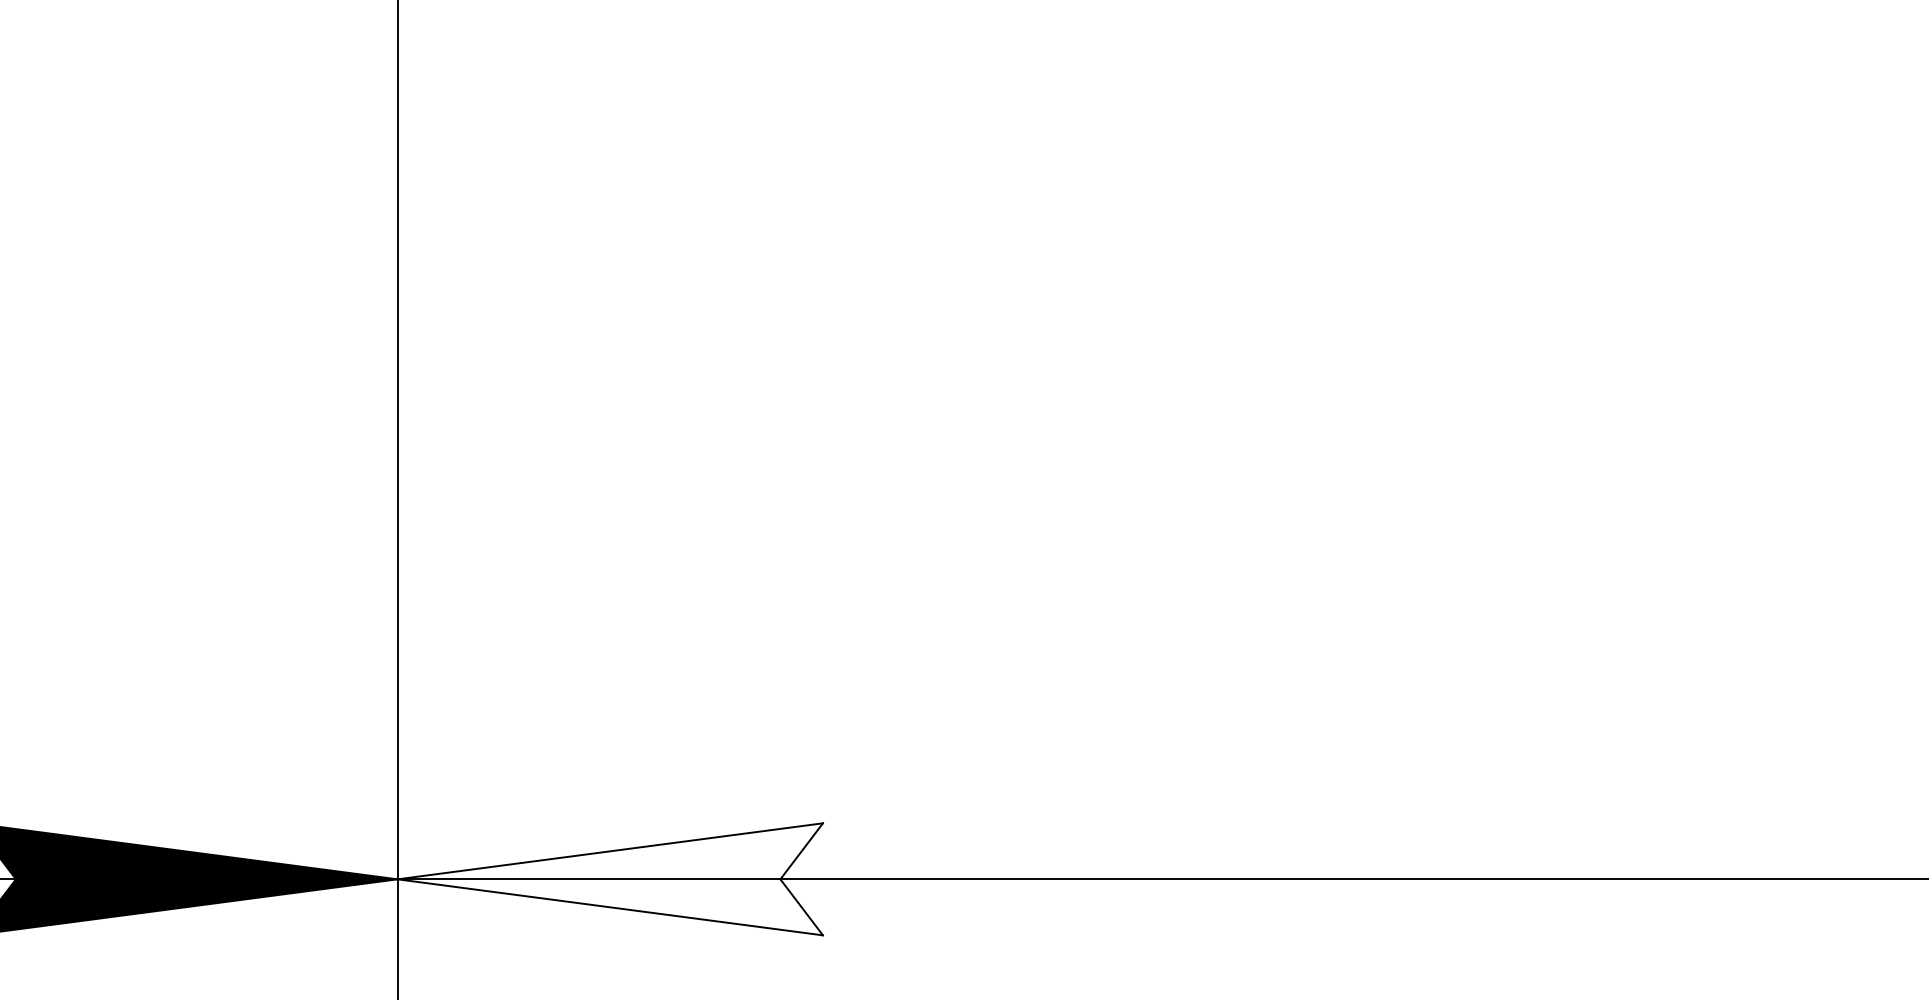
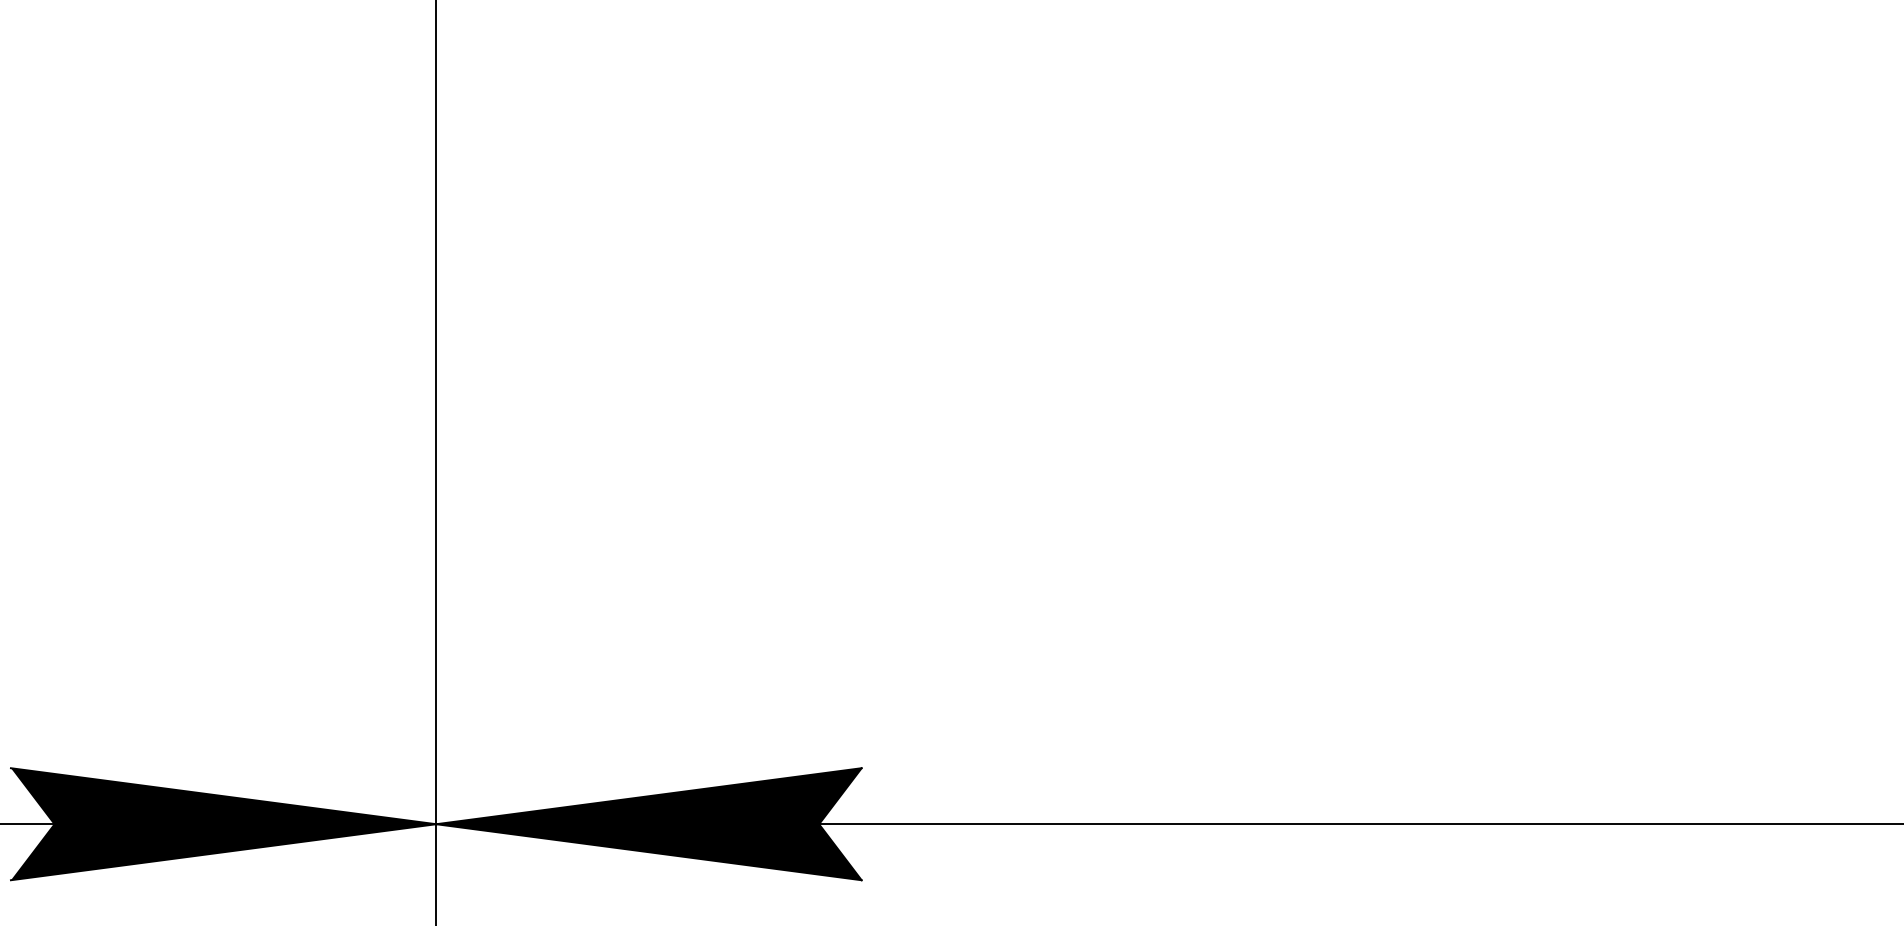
fill: (609, 879) -> (648, 824), added

